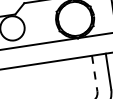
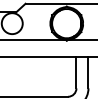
line: (94, 73) -> (76, 72), dashed -> solid

